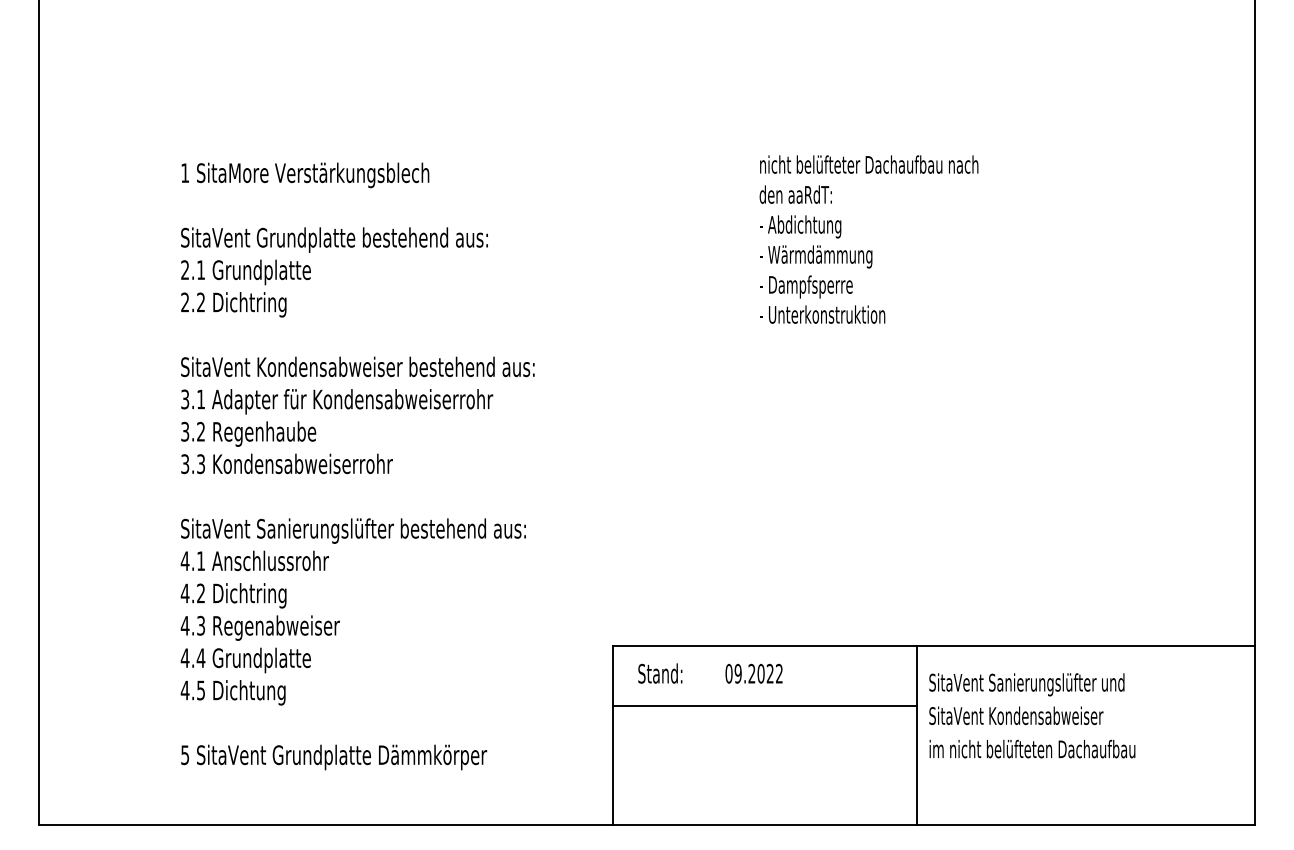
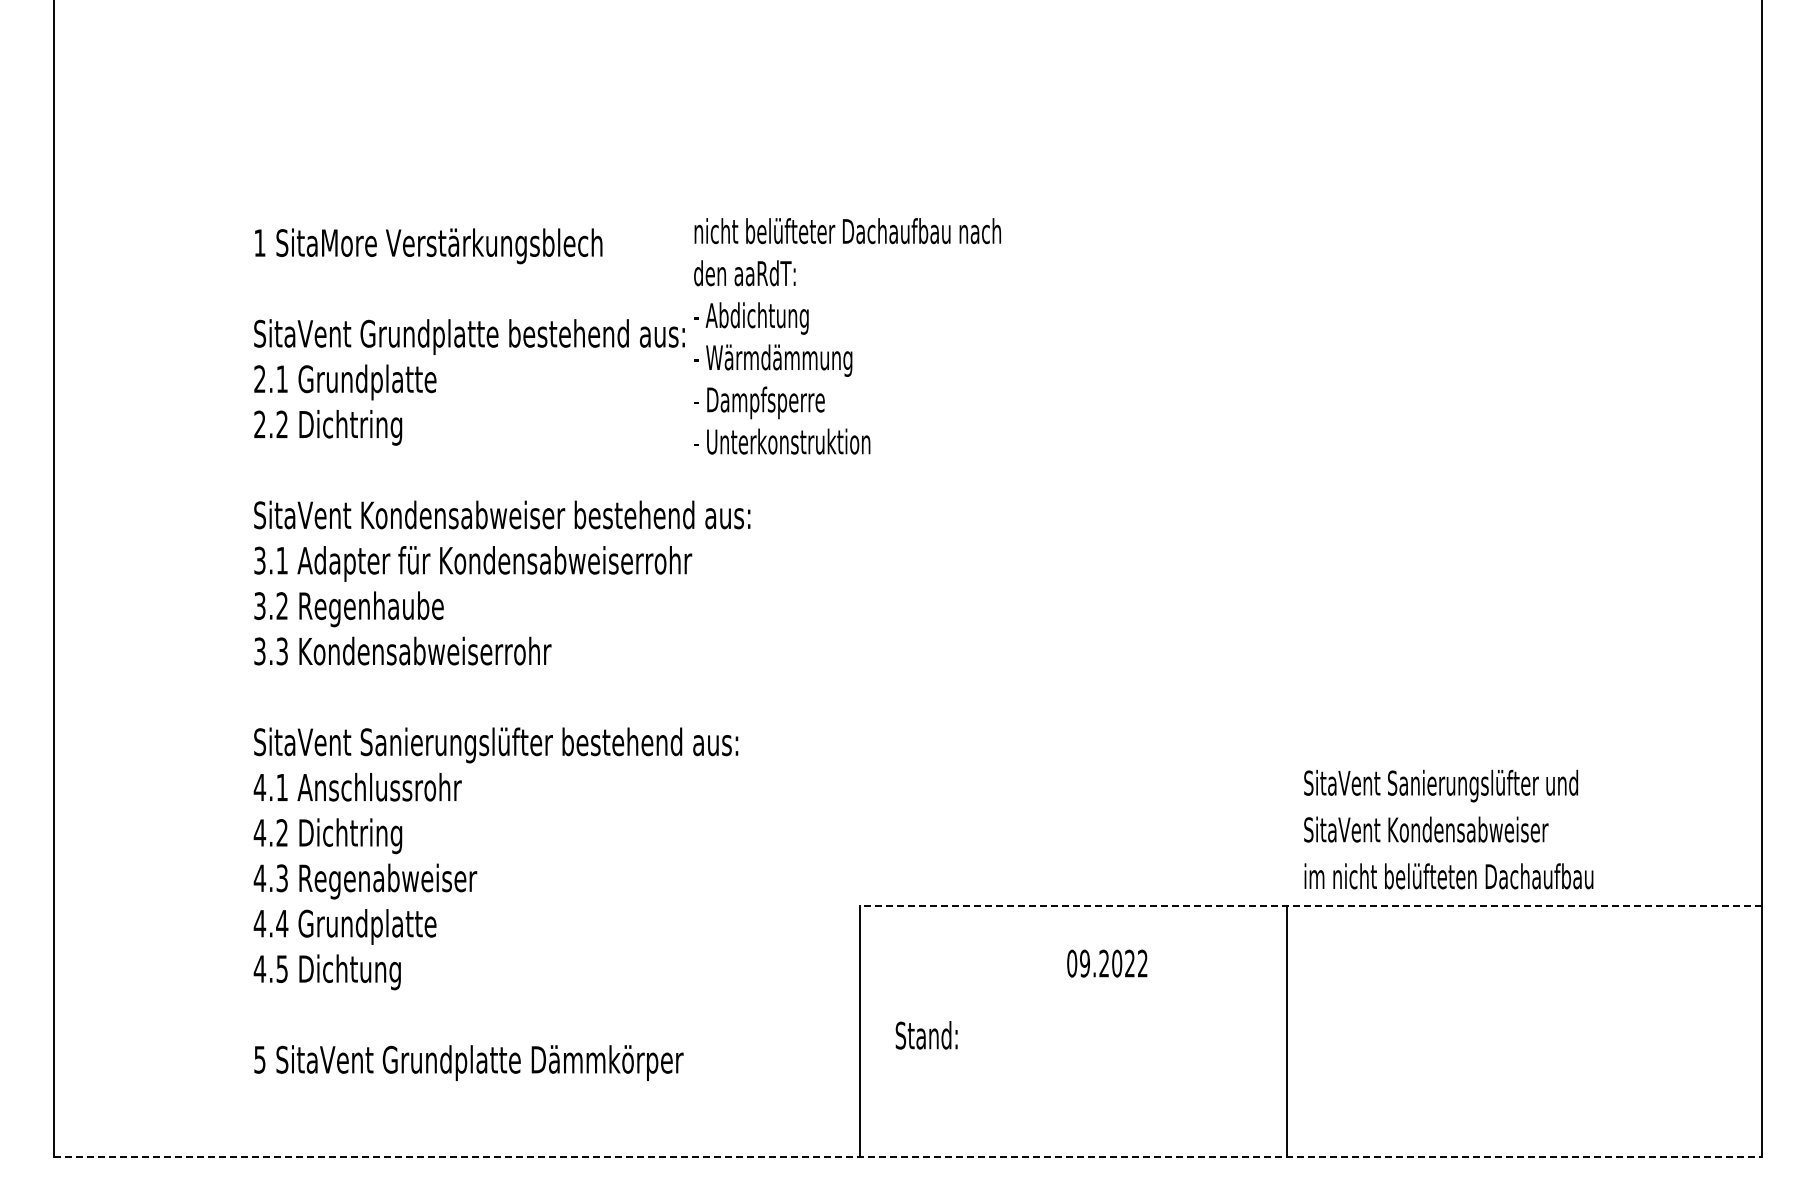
text: (868, 239) -> (847, 336), moved
line: (933, 645) -> (1310, 906), solid -> dashed
text: (660, 673) -> (926, 1035), moved
text: (754, 673) -> (1107, 963), moved
line: (764, 705) -> (1073, 990), removed
text: (1032, 715) -> (1448, 829), moved
line: (647, 824) -> (908, 1157), solid -> dashed

